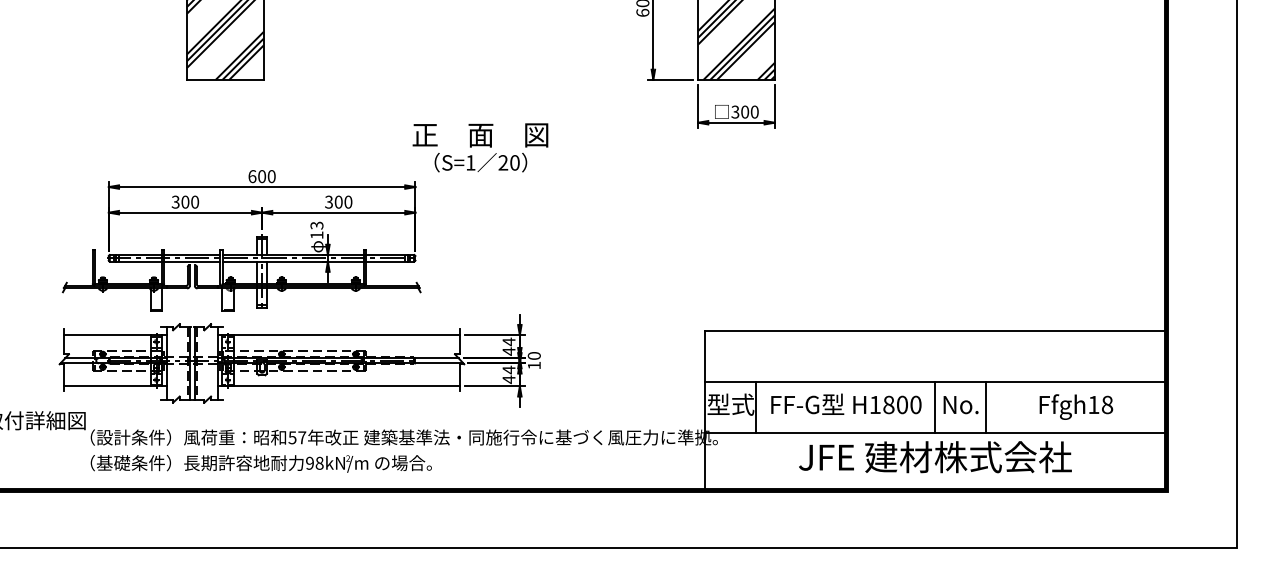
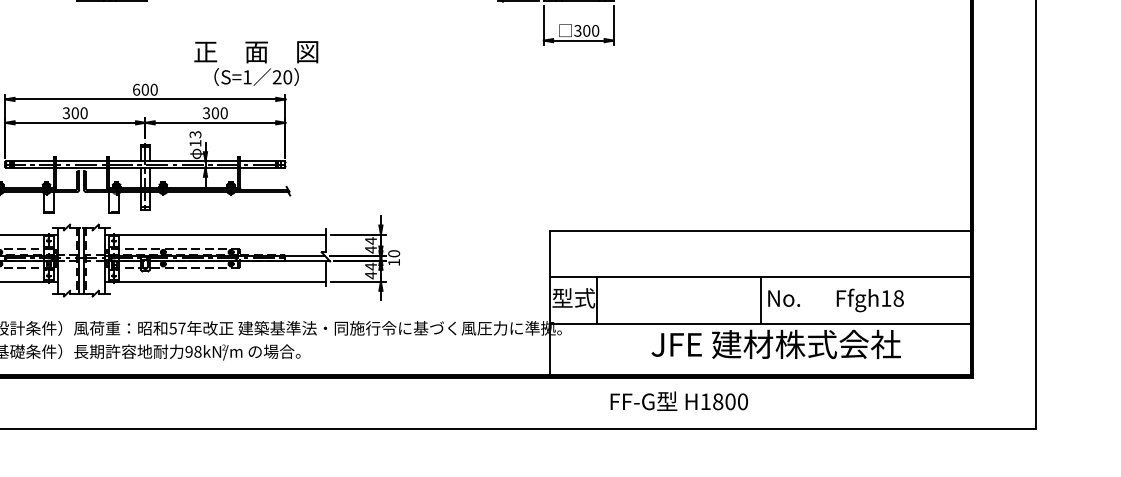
text: (480, 147) -> (256, 63), moved
text: (846, 403) -> (679, 400), moved
line: (986, 406) -> (807, 299), removed
text: (1076, 406) -> (870, 299), moved
text: (935, 457) -> (776, 344), moved

